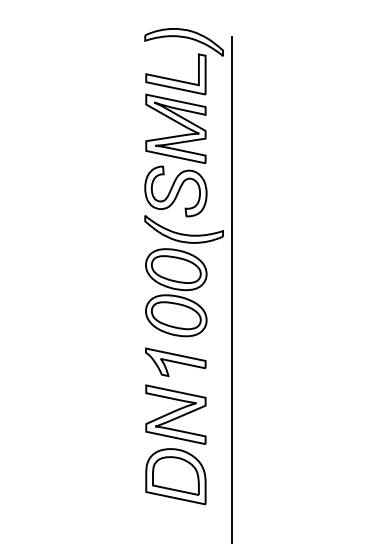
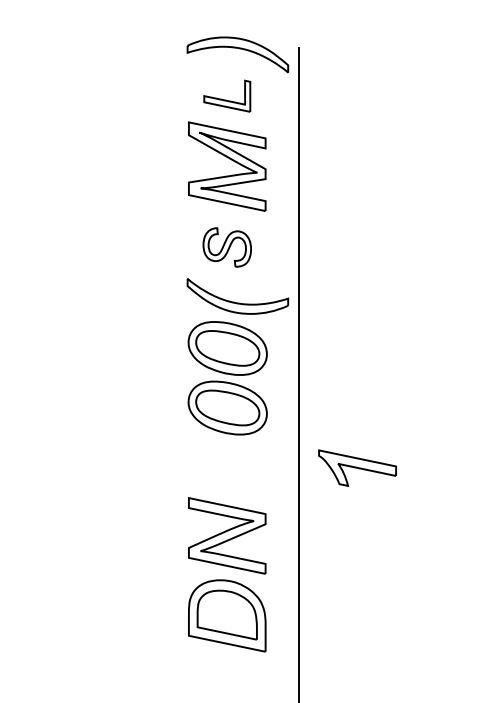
part: (175, 74) -> (226, 96), size x0.6
part: (175, 191) -> (226, 247), size x0.6
part: (175, 362) -> (357, 468), moved

